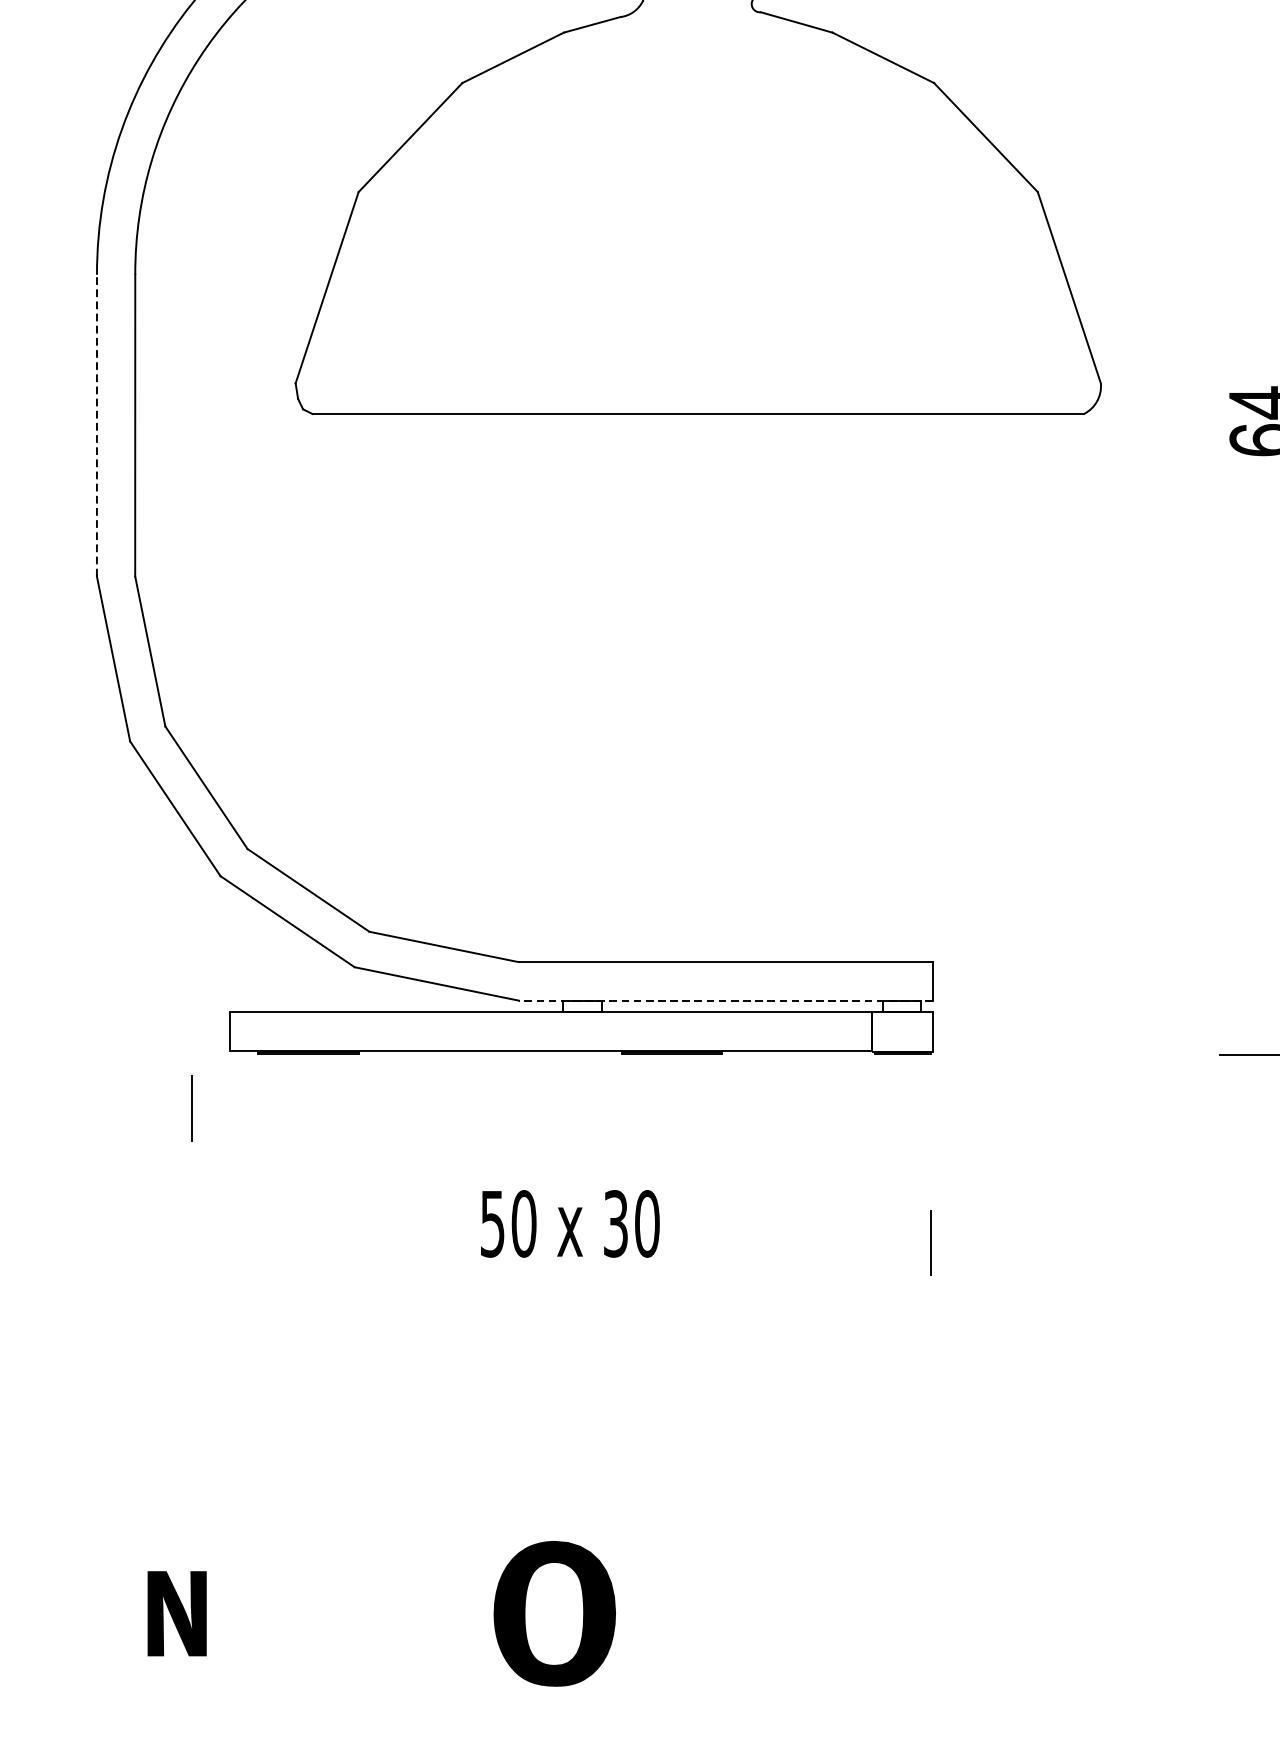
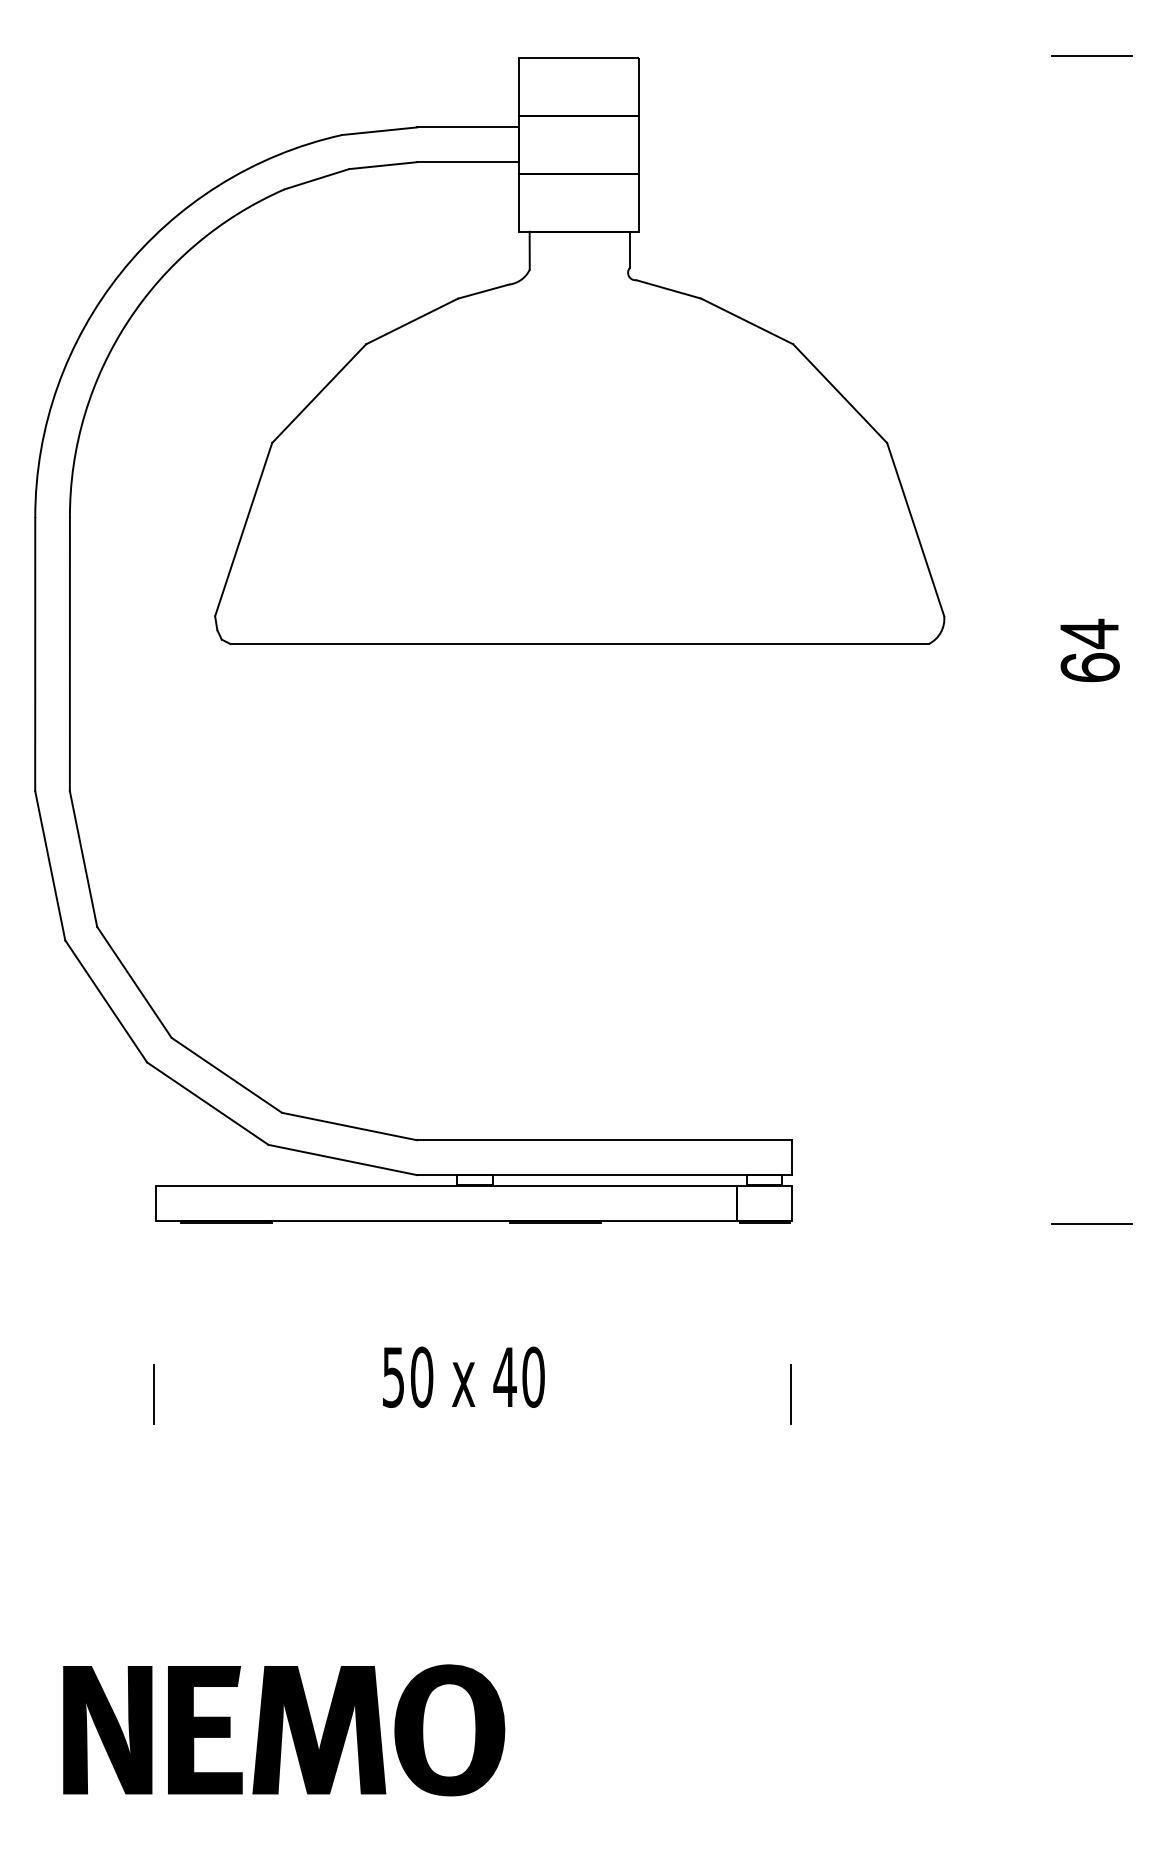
line: (97, 425) -> (35, 654), dashed -> solid
line: (725, 1001) -> (604, 1175), dashed -> solid
line: (191, 1108) -> (153, 1394), moved
text: (615, 1223) -> (504, 1376), 30 -> 40
fill: (283, 1612) -> (204, 1729), added
fill: (410, 1612) -> (319, 1729), added
part: (176, 1613) -> (107, 1730), size x1.67

